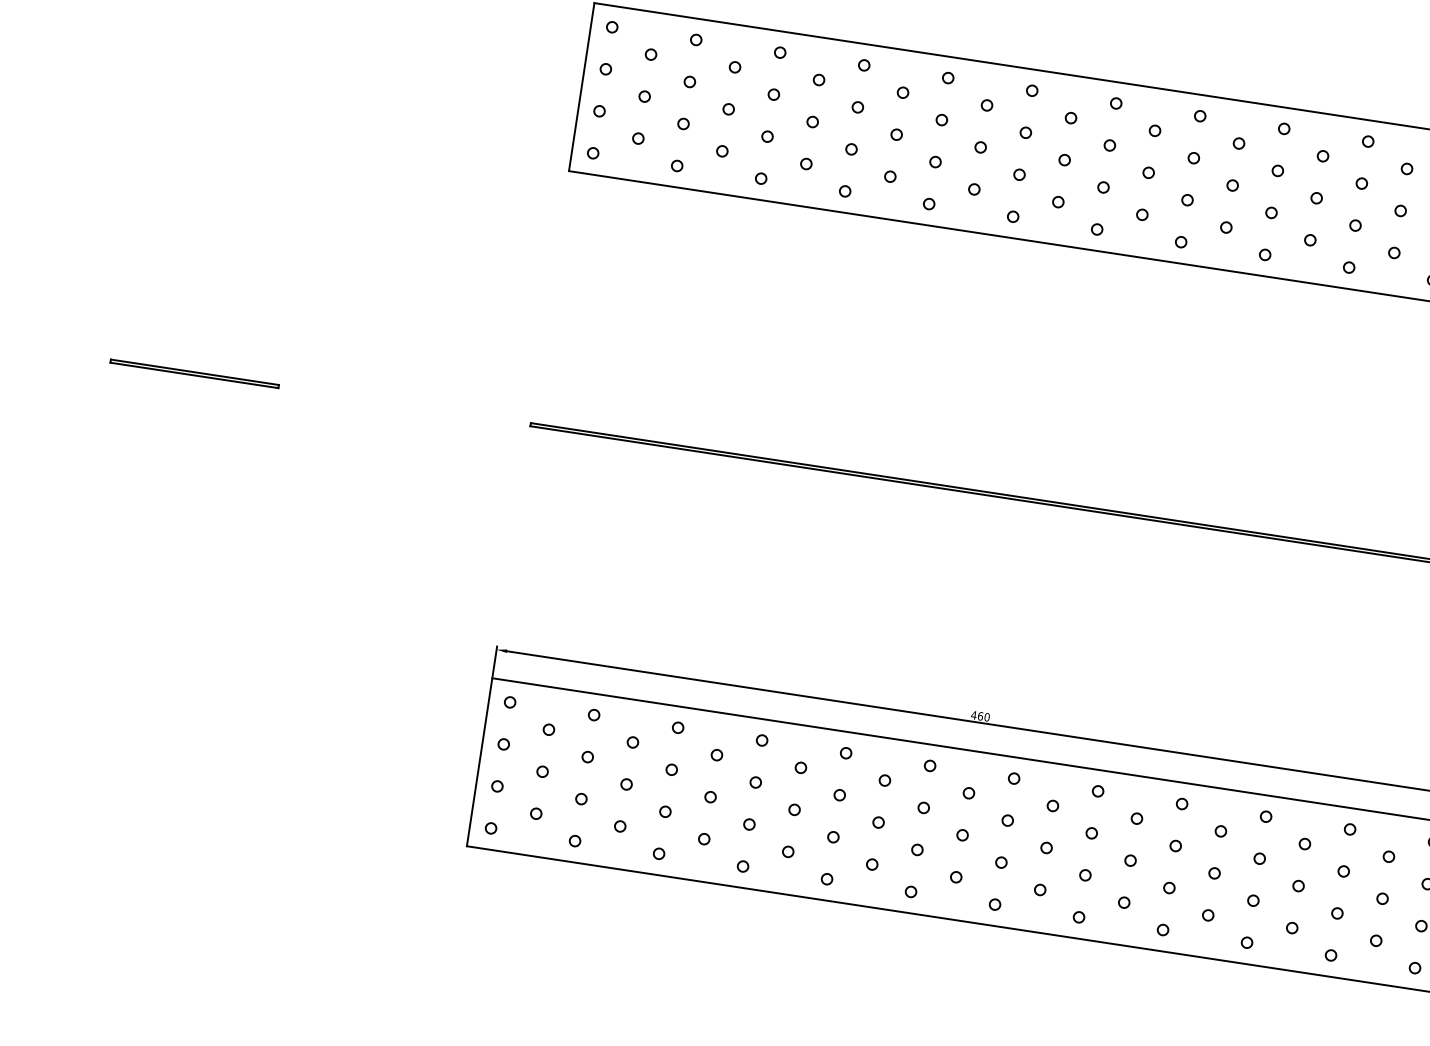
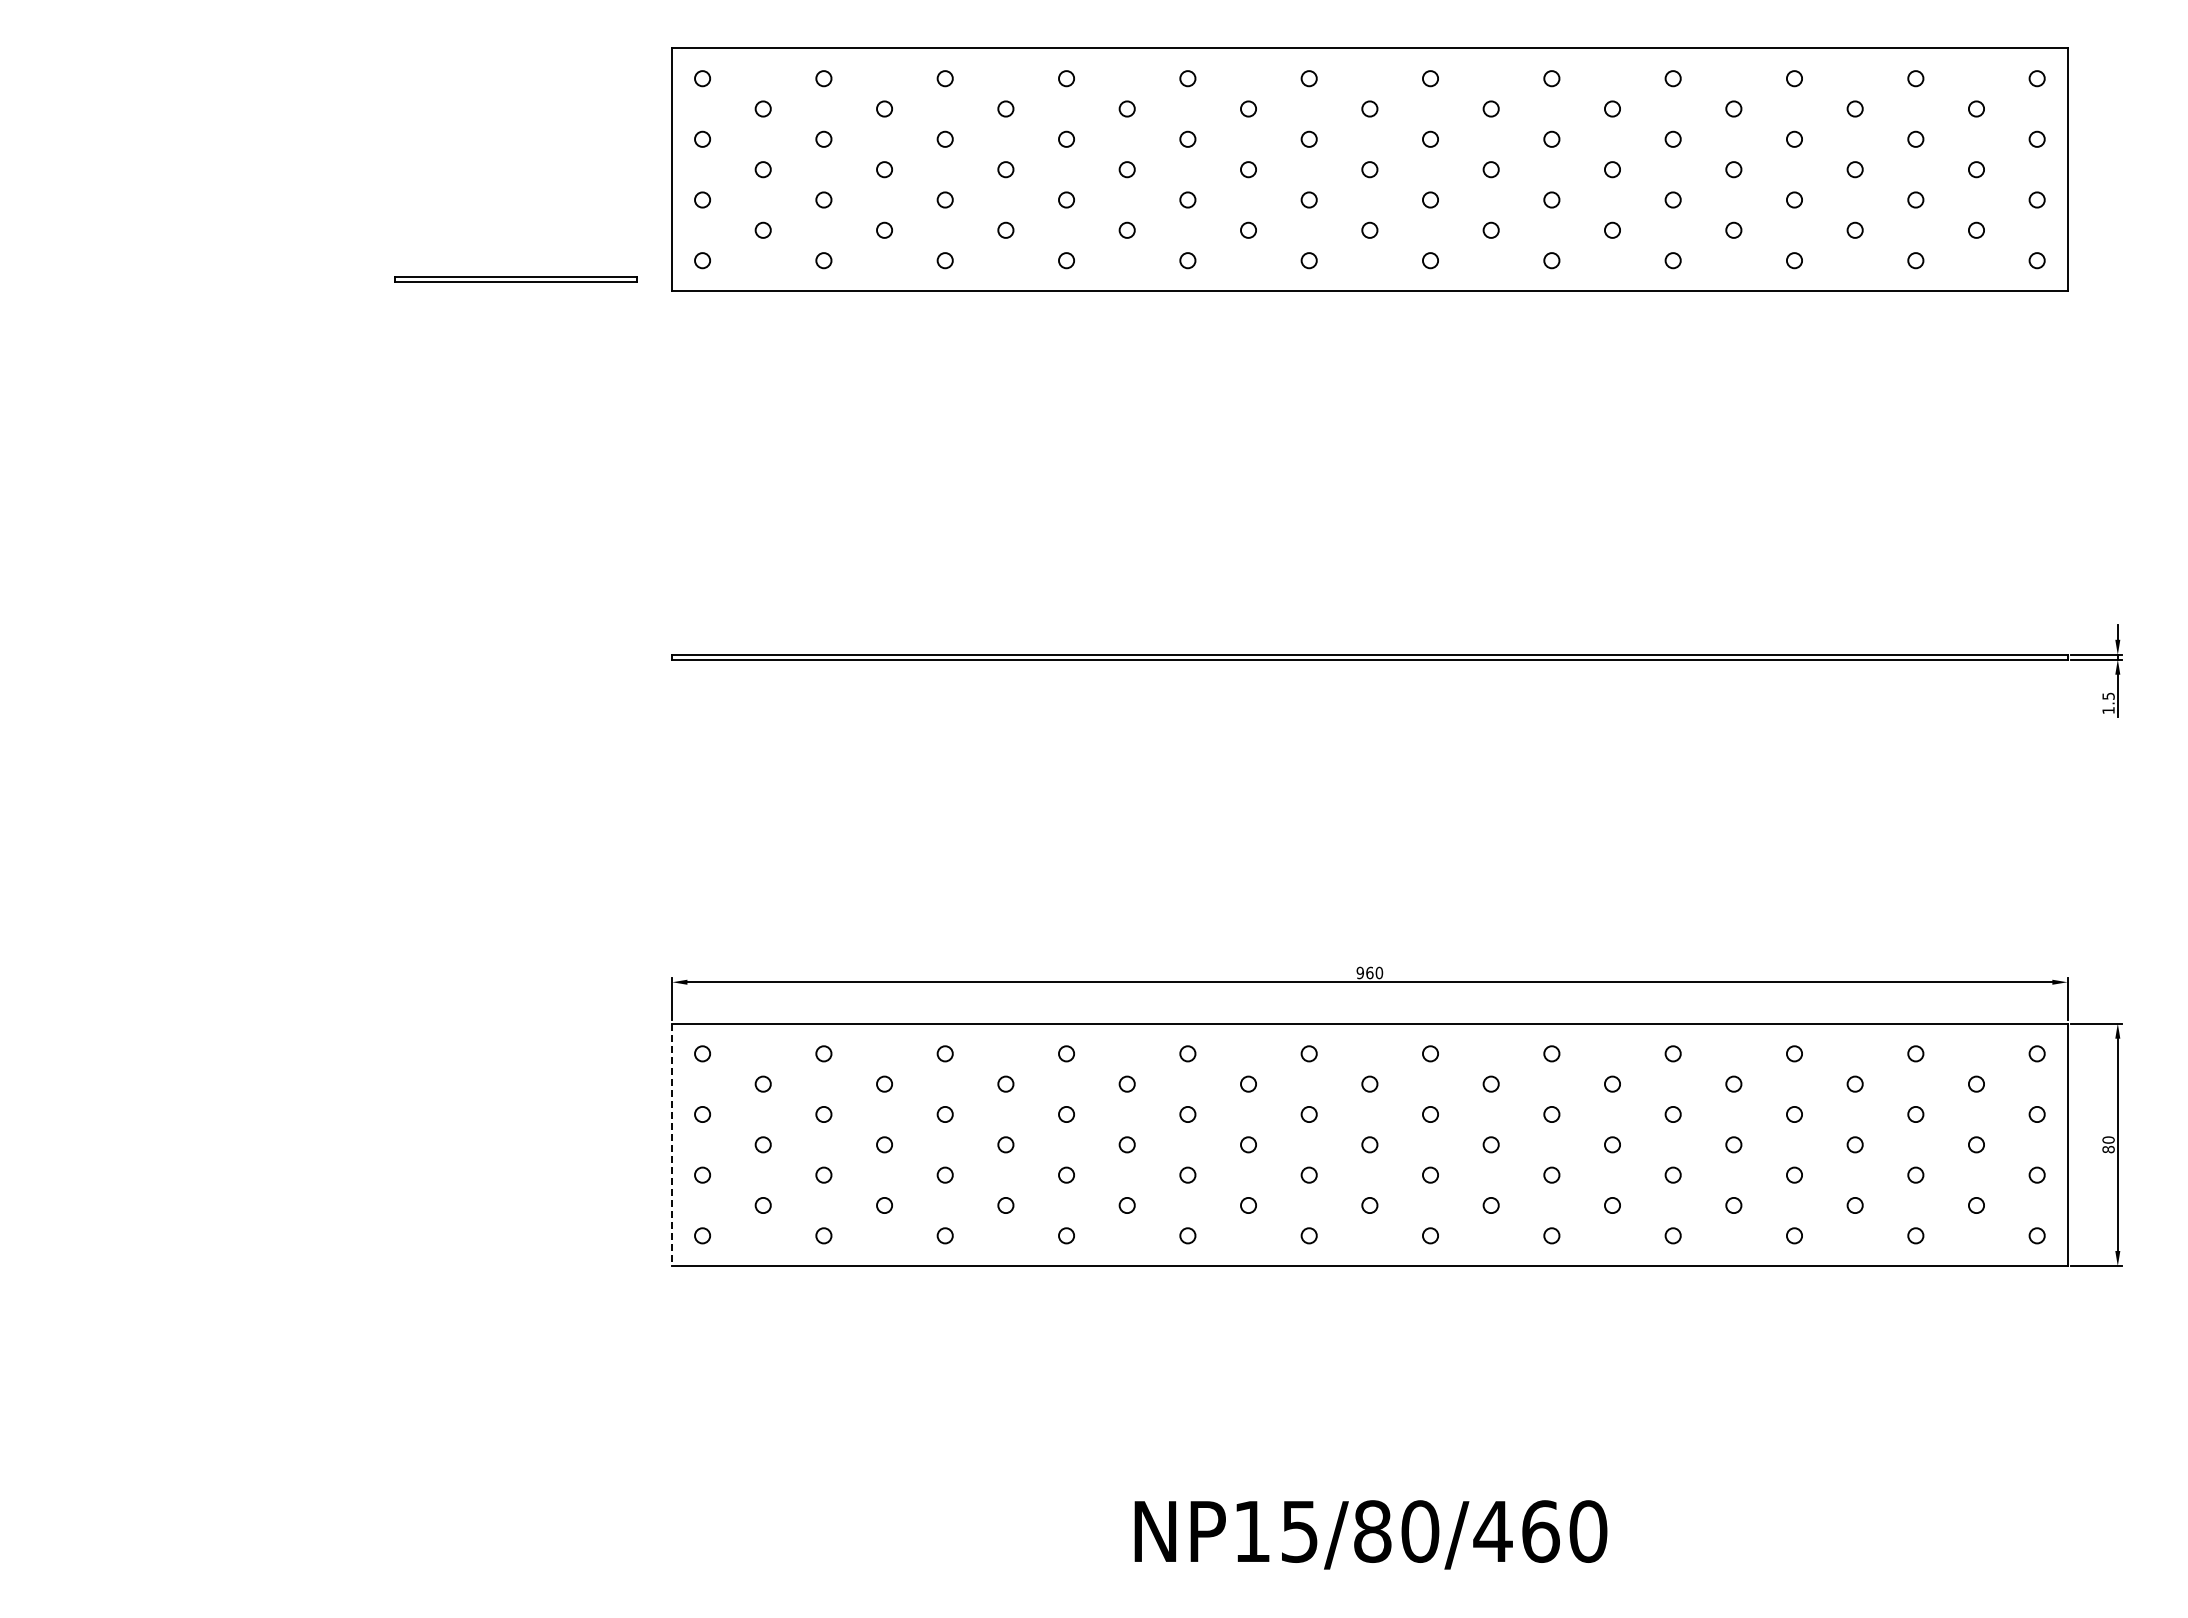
part: (194, 373) -> (515, 279), moved
text: (974, 714) -> (1360, 972), 460 -> 960
line: (479, 762) -> (672, 1145), solid -> dashed

